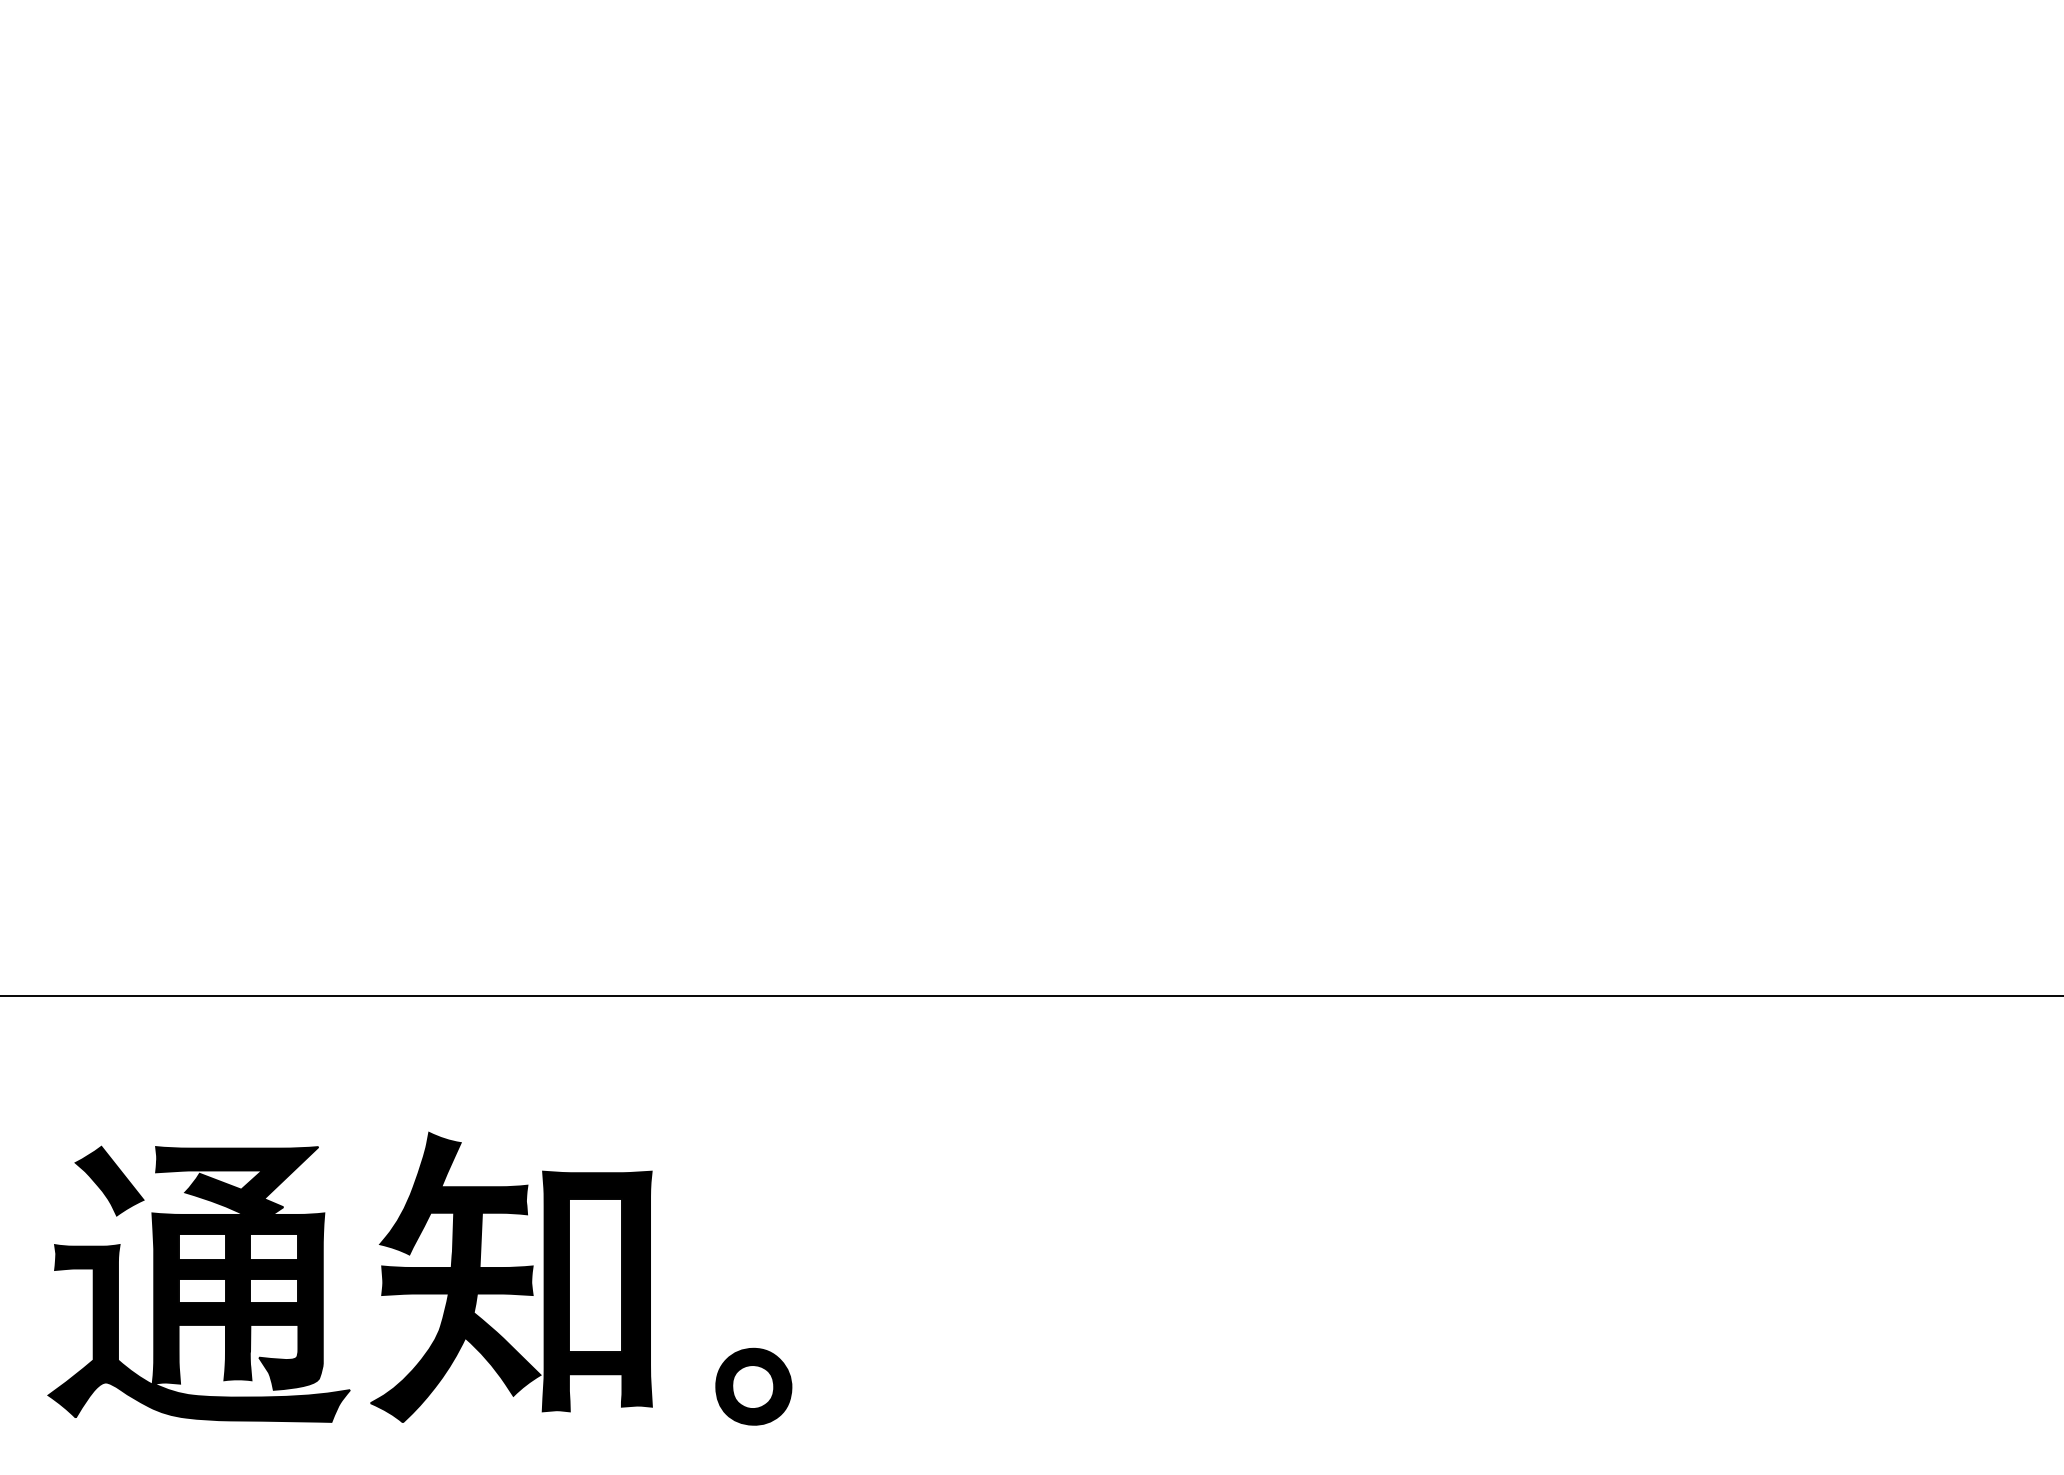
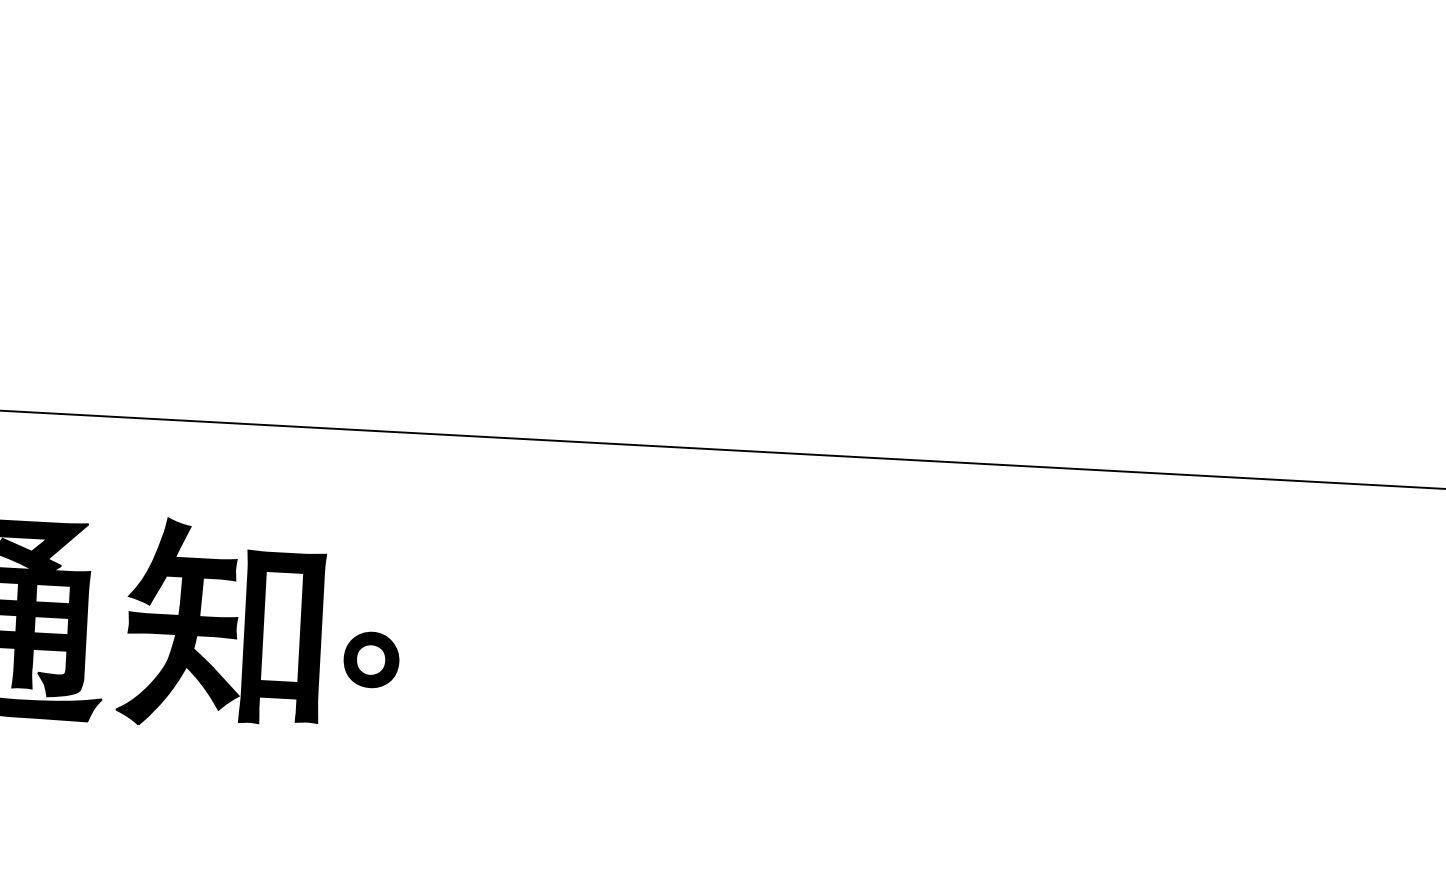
part: (753, 1386) -> (371, 659), moved

